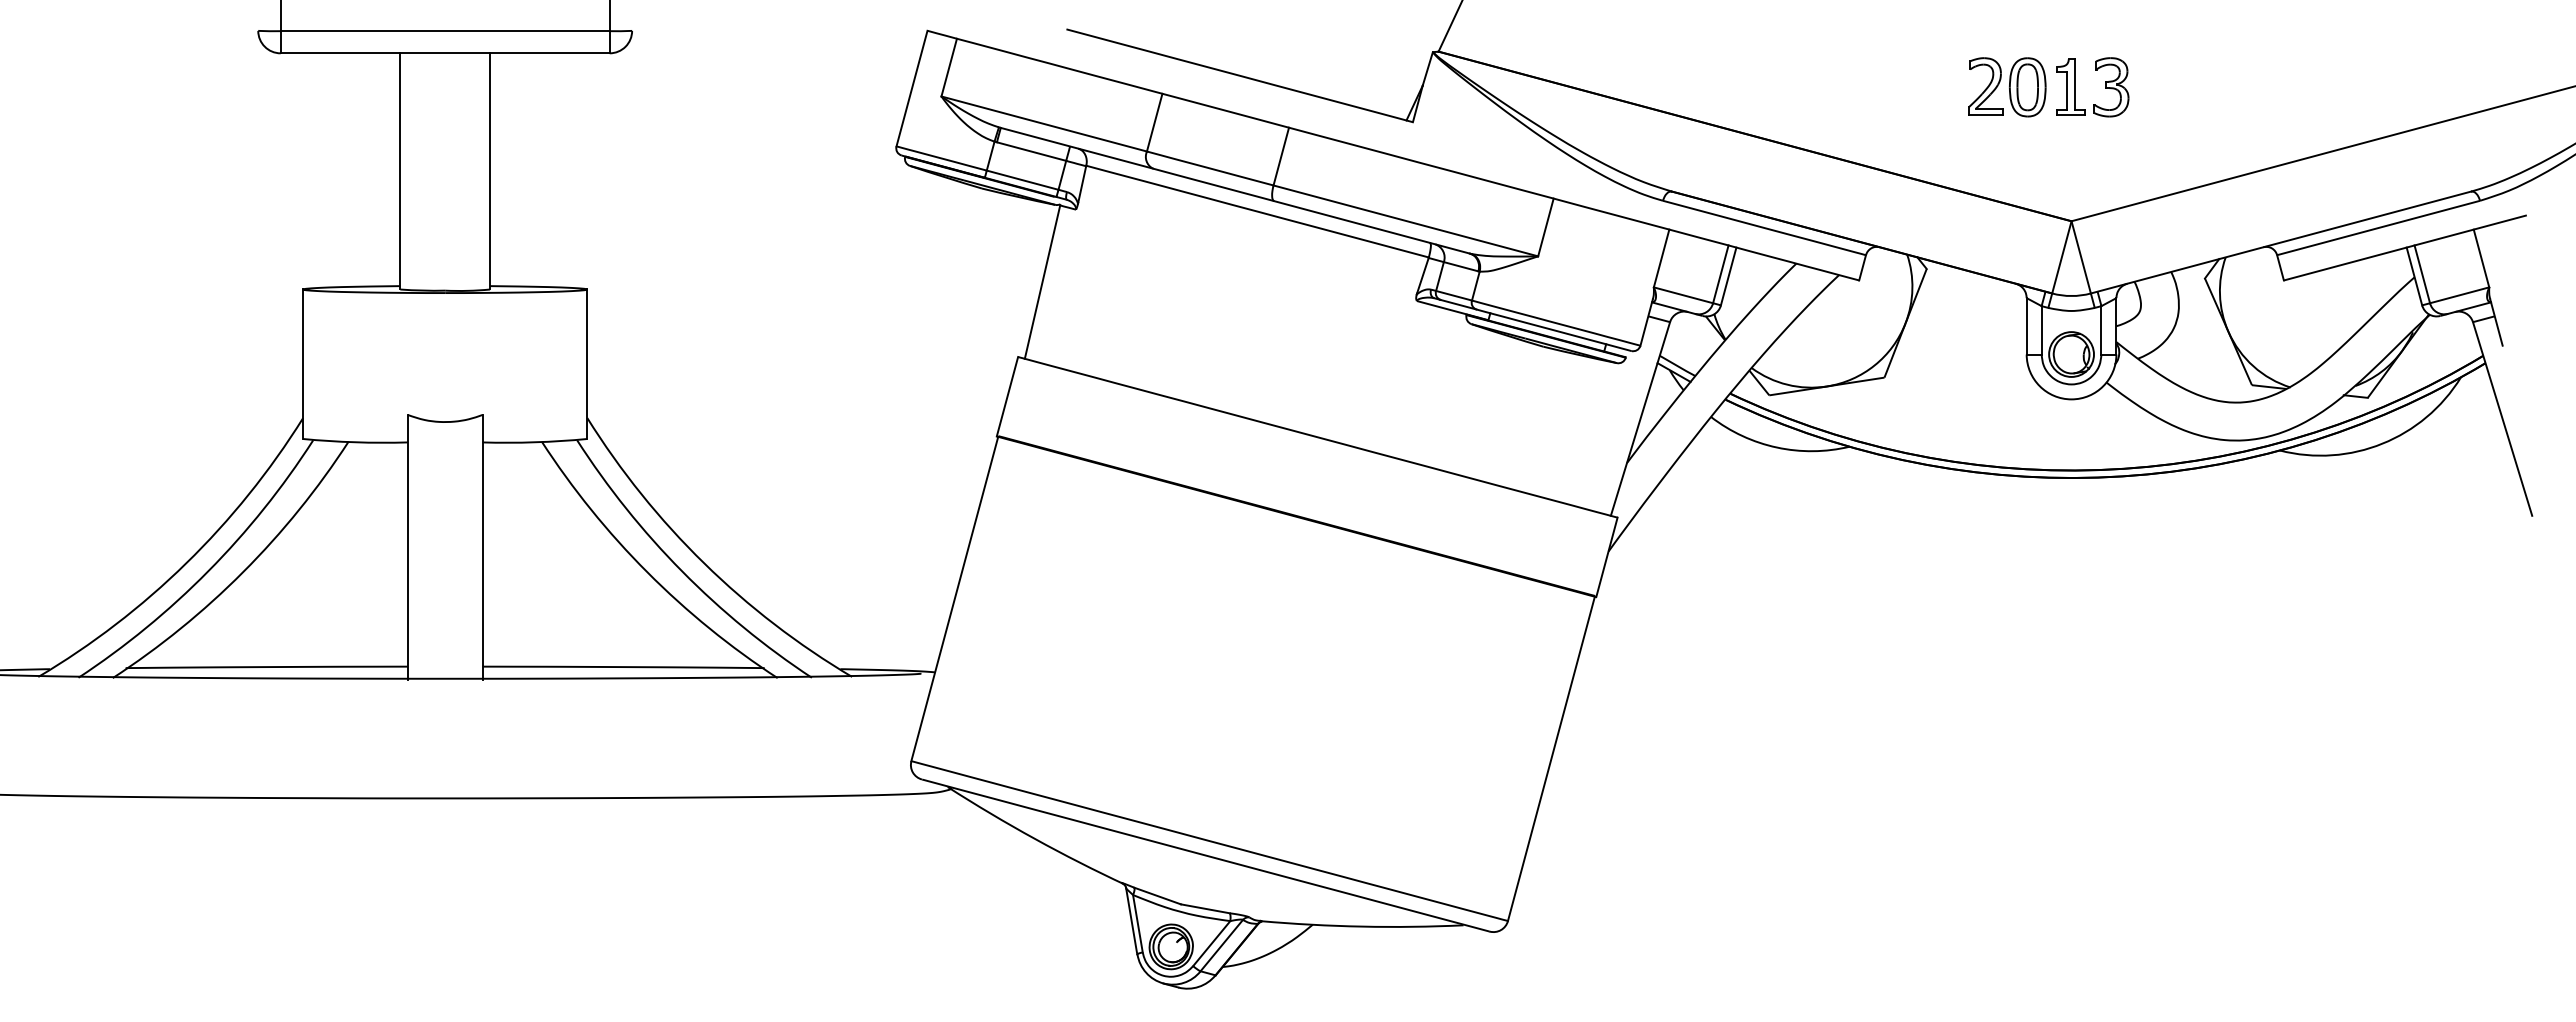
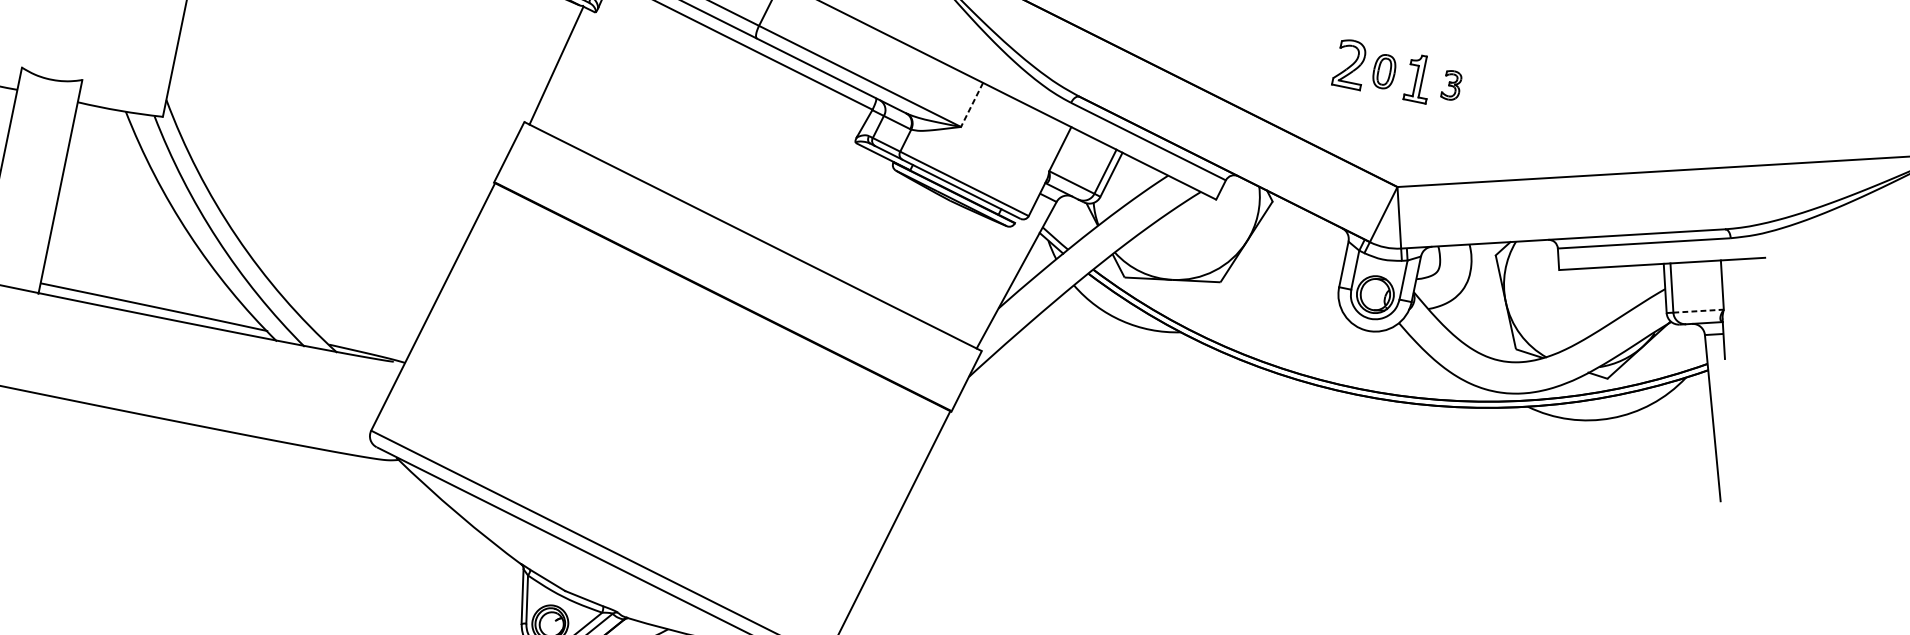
part: (2027, 87) -> (1384, 71), size x0.7
part: (2111, 87) -> (1451, 85), size x0.6
line: (1545, 227) -> (971, 104), solid -> dashed
line: (2459, 295) -> (1698, 311), solid -> dashed

